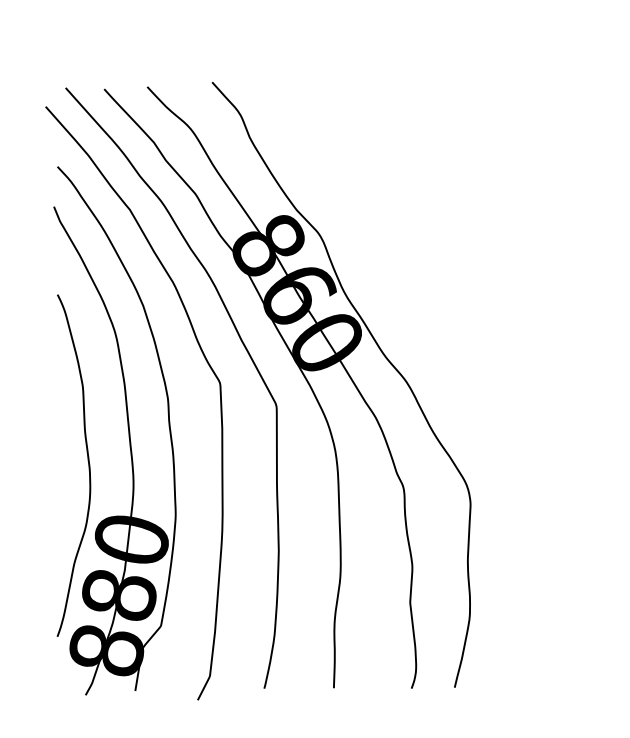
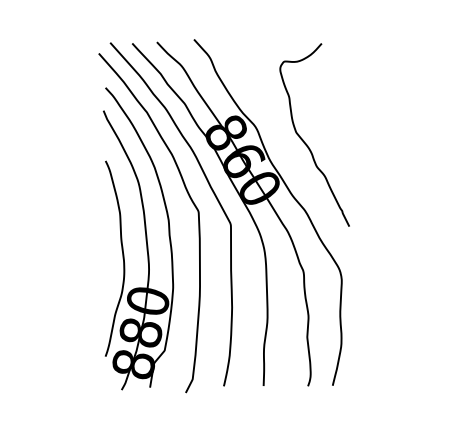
curve: (407, 262) -> (305, 142), added

